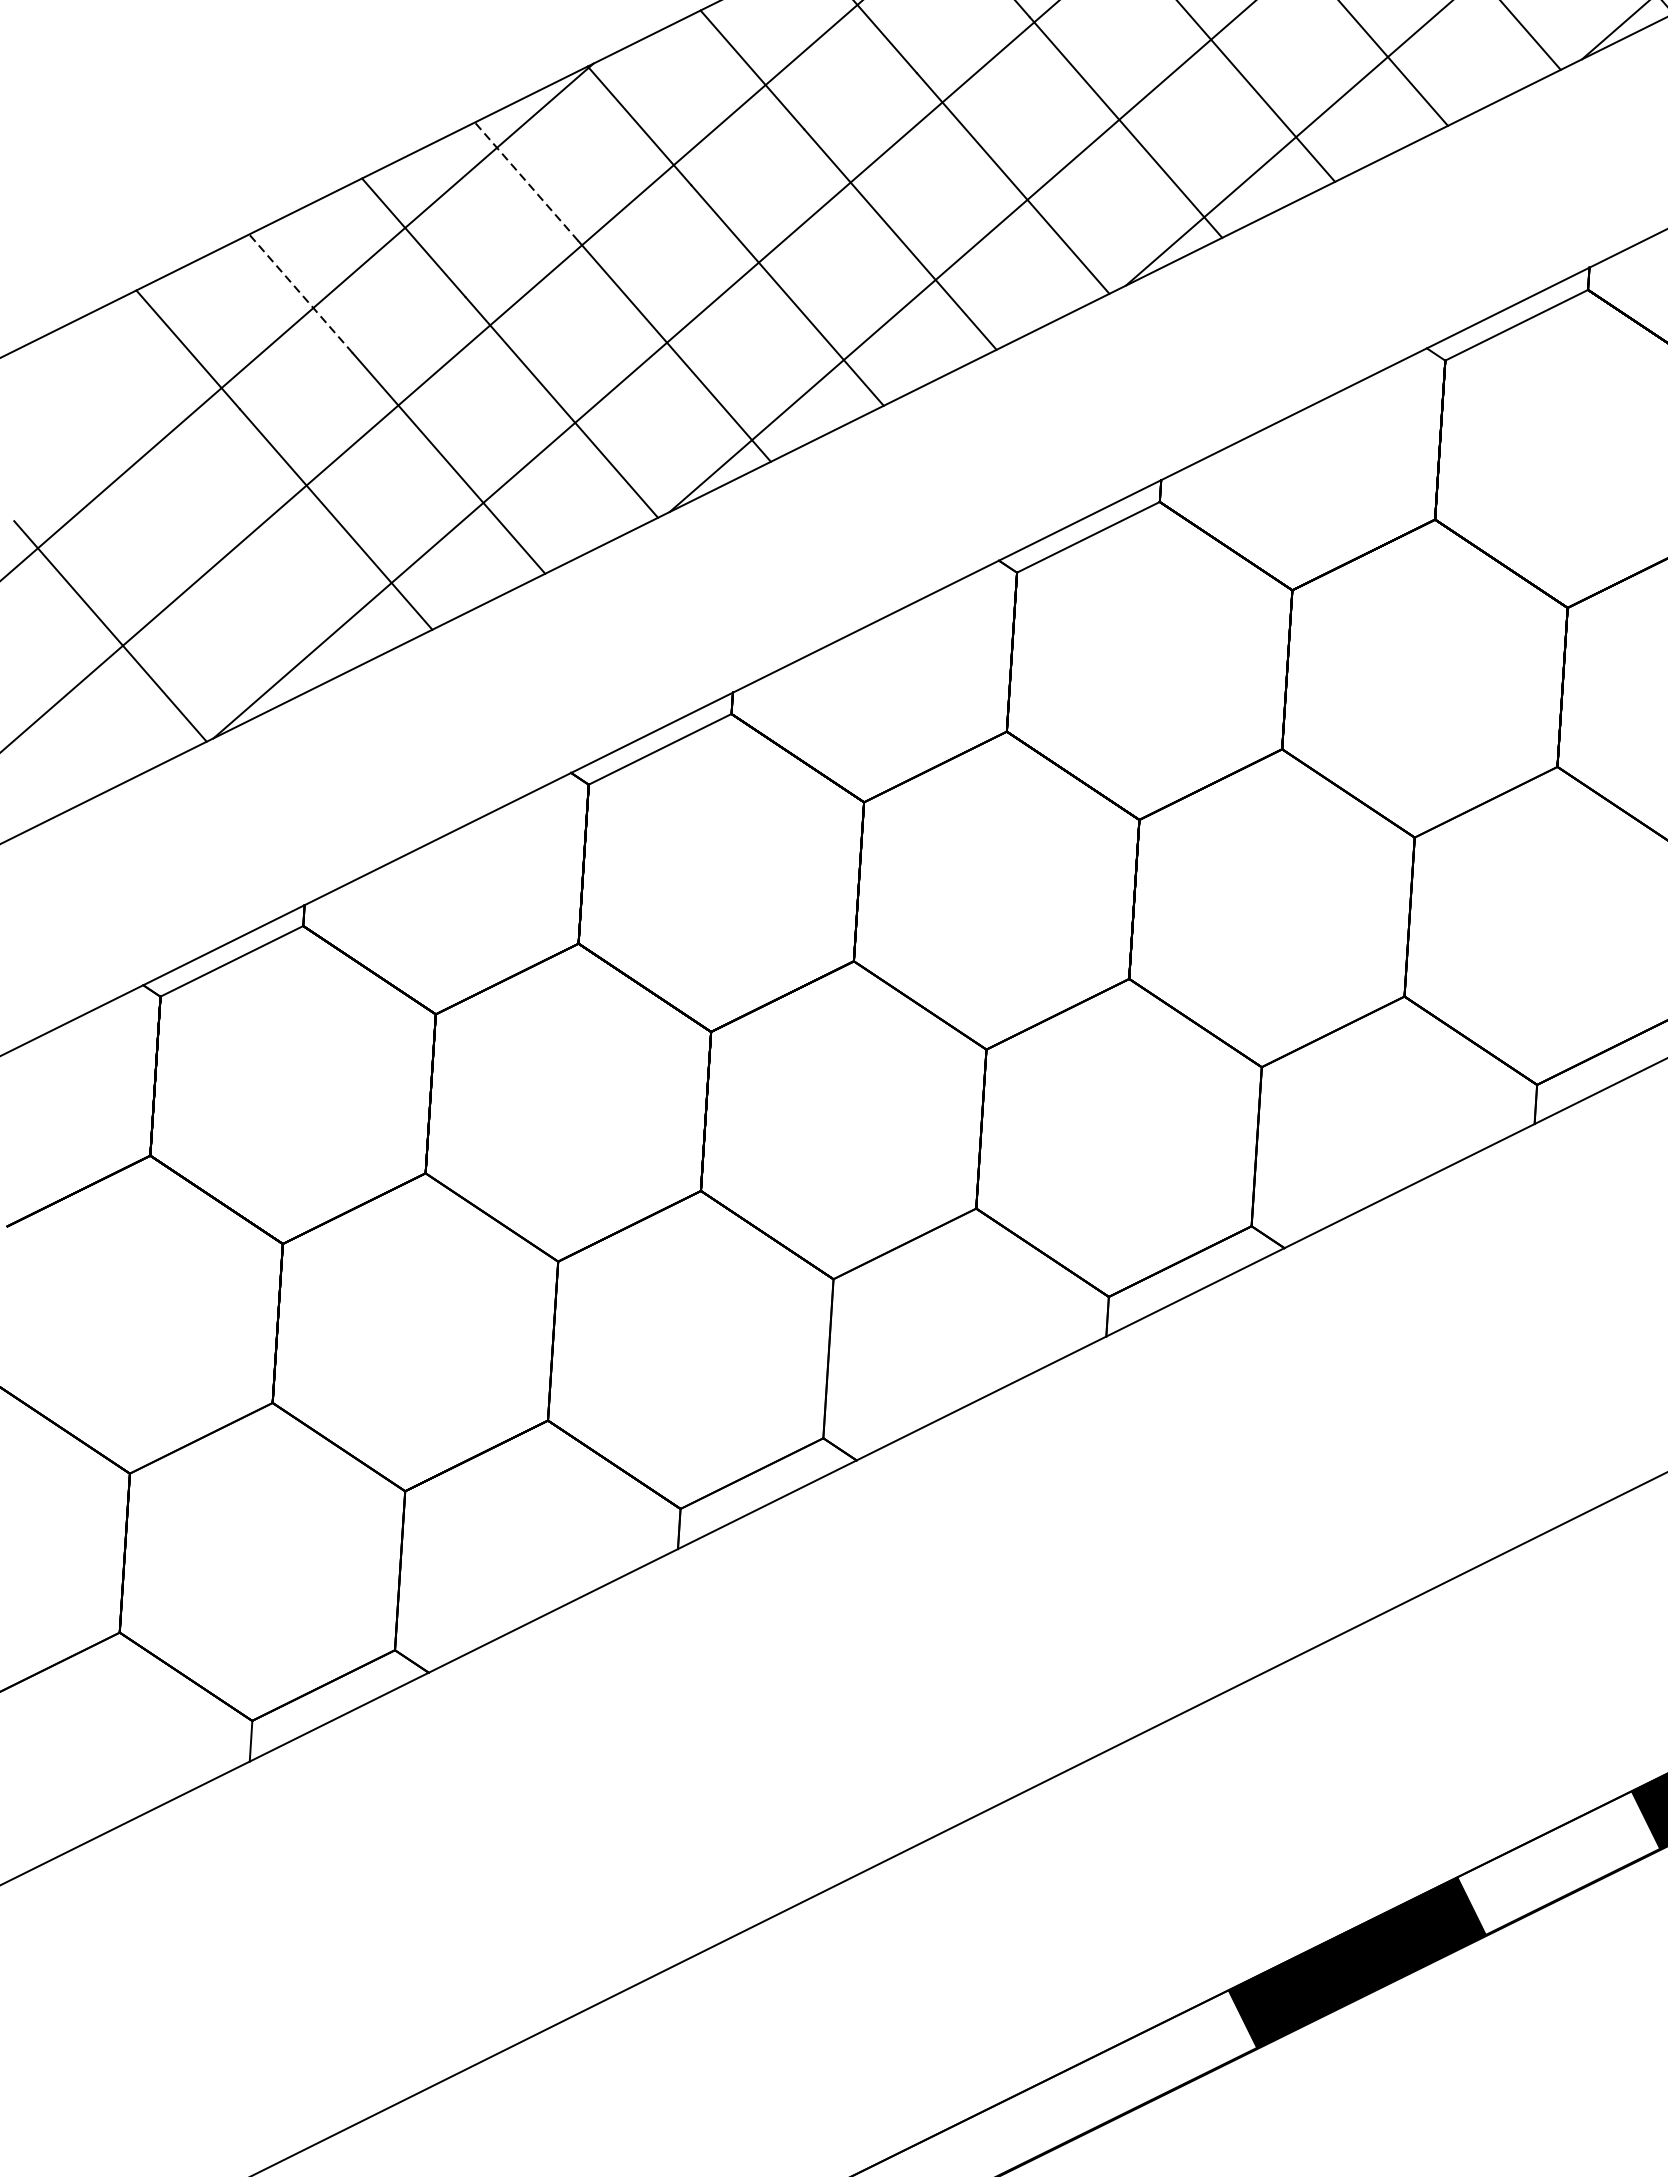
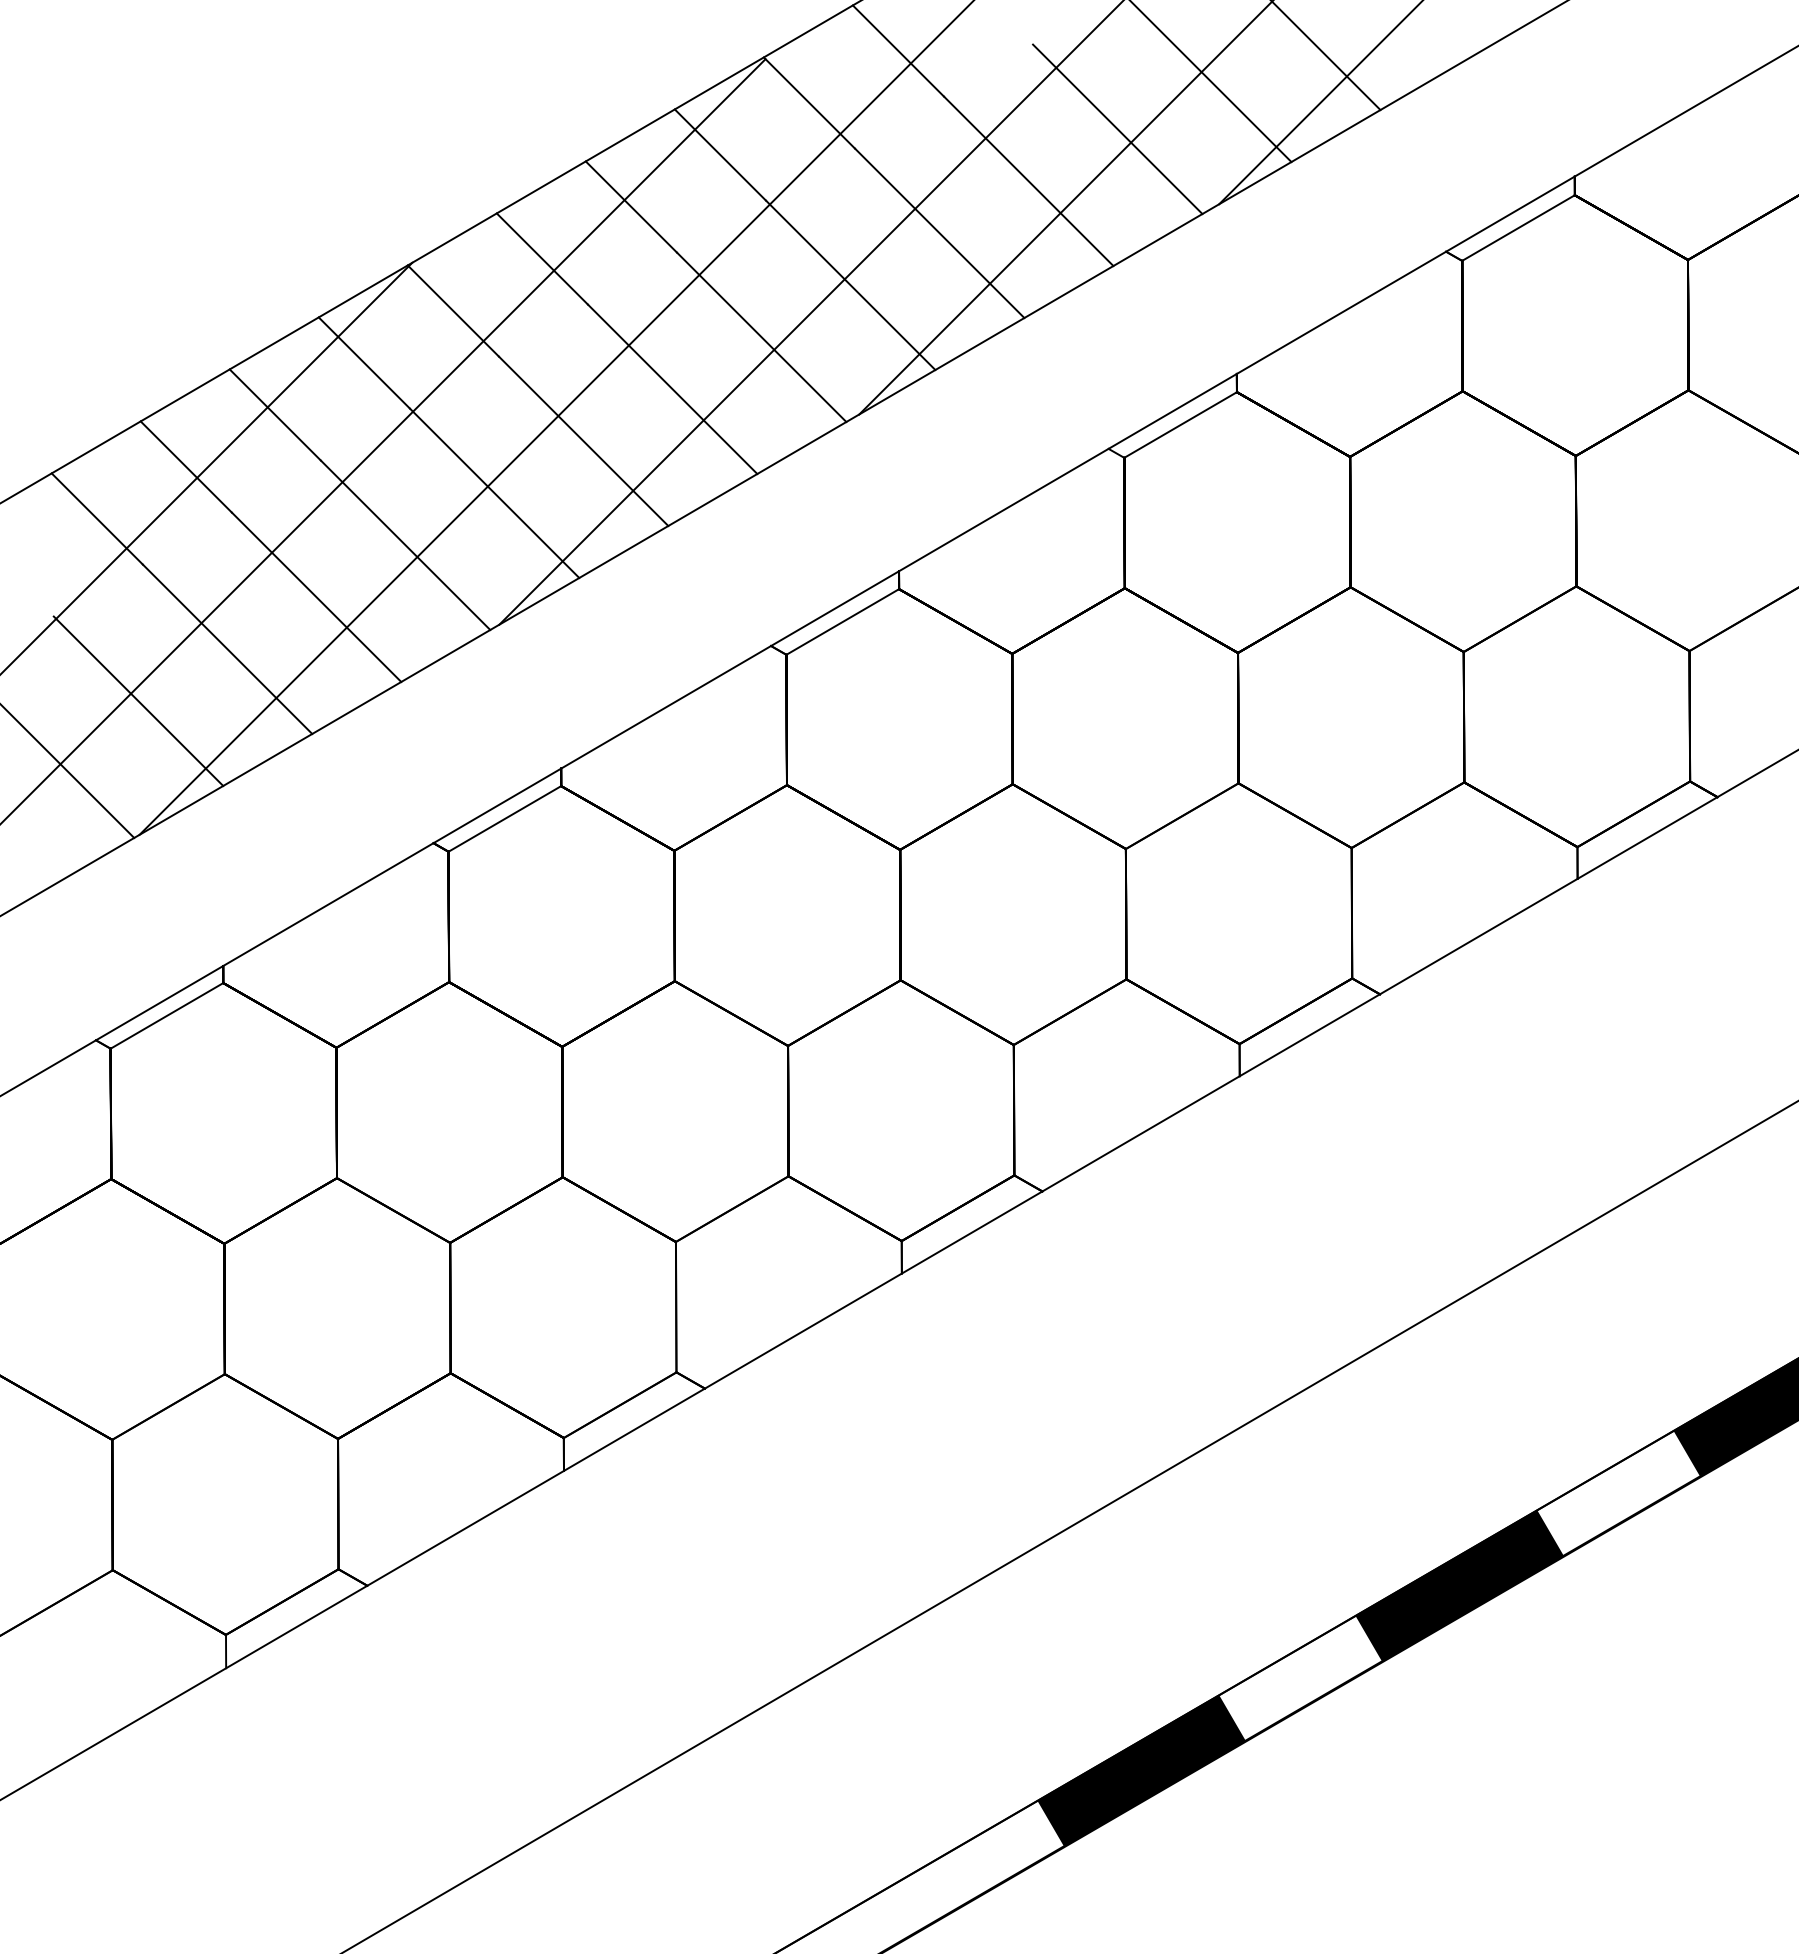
line: (525, 181) -> (363, 362), dashed -> solid
line: (300, 293) -> (185, 466), dashed -> solid
line: (223, 574) -> (138, 700), added

